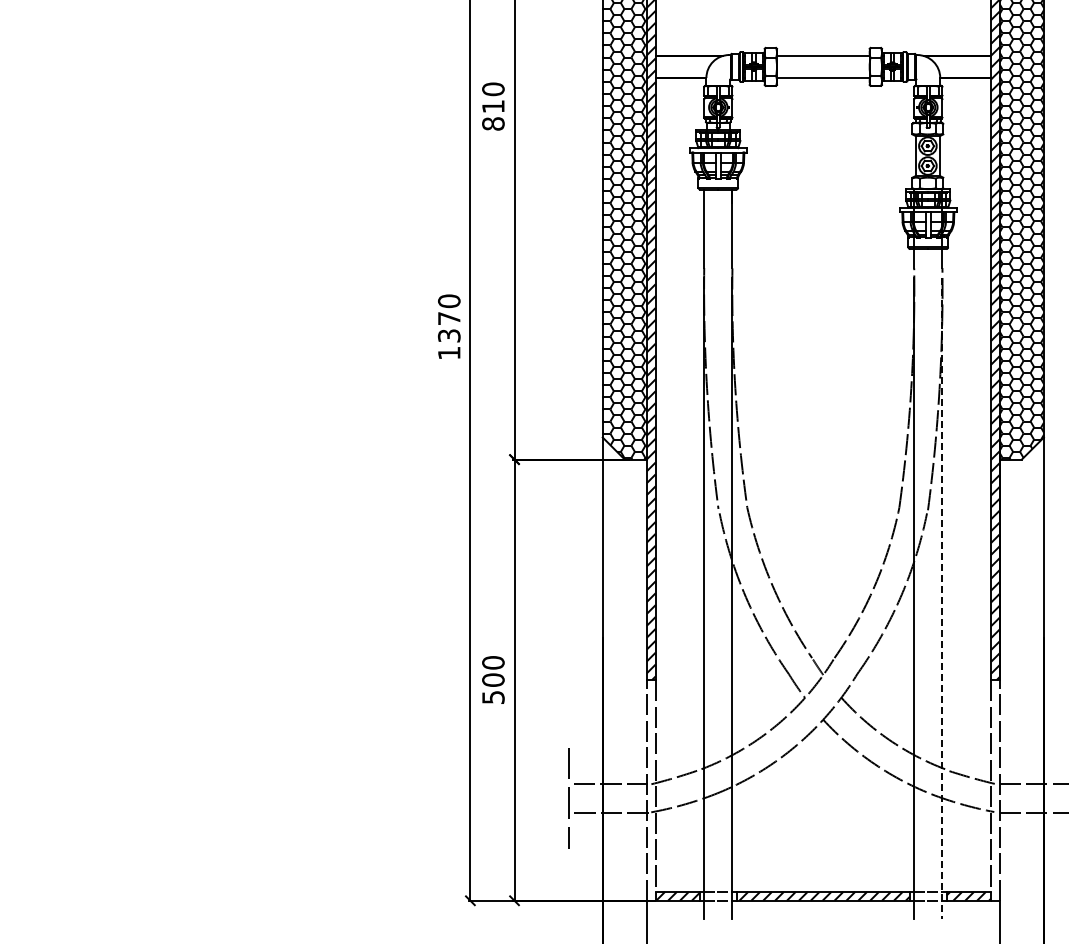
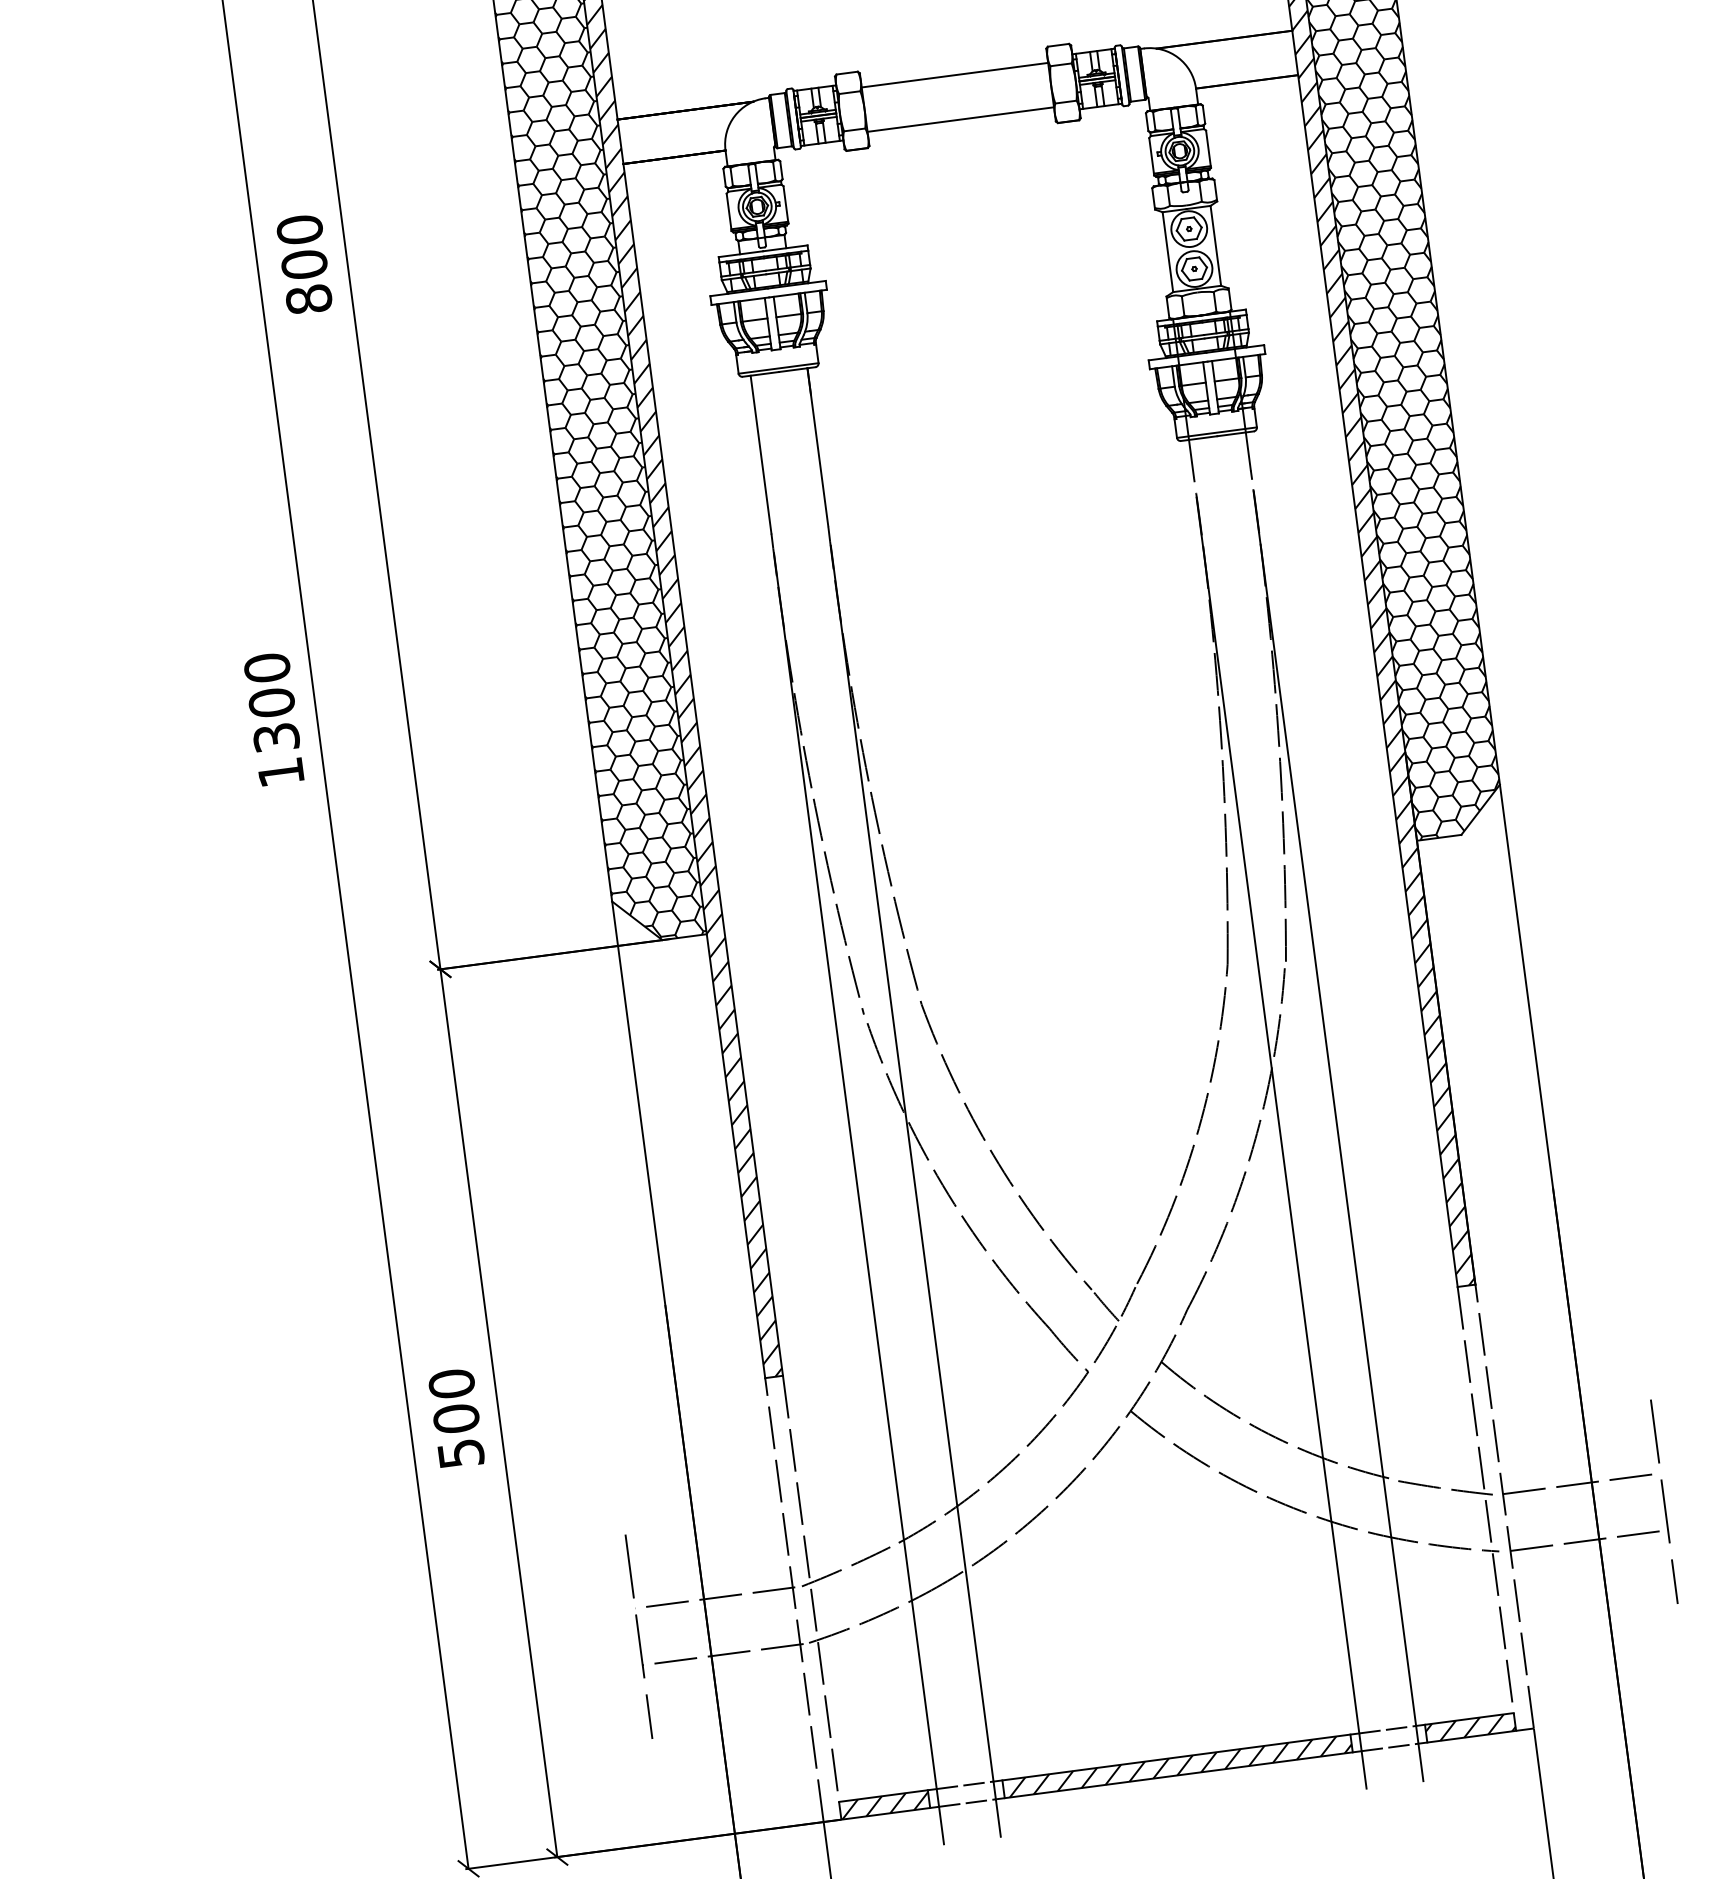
text: (493, 106) -> (304, 264), 810 -> 800
text: (449, 318) -> (272, 702), 1370 -> 1300
line: (942, 598) -> (1338, 1135), dashed -> solid

